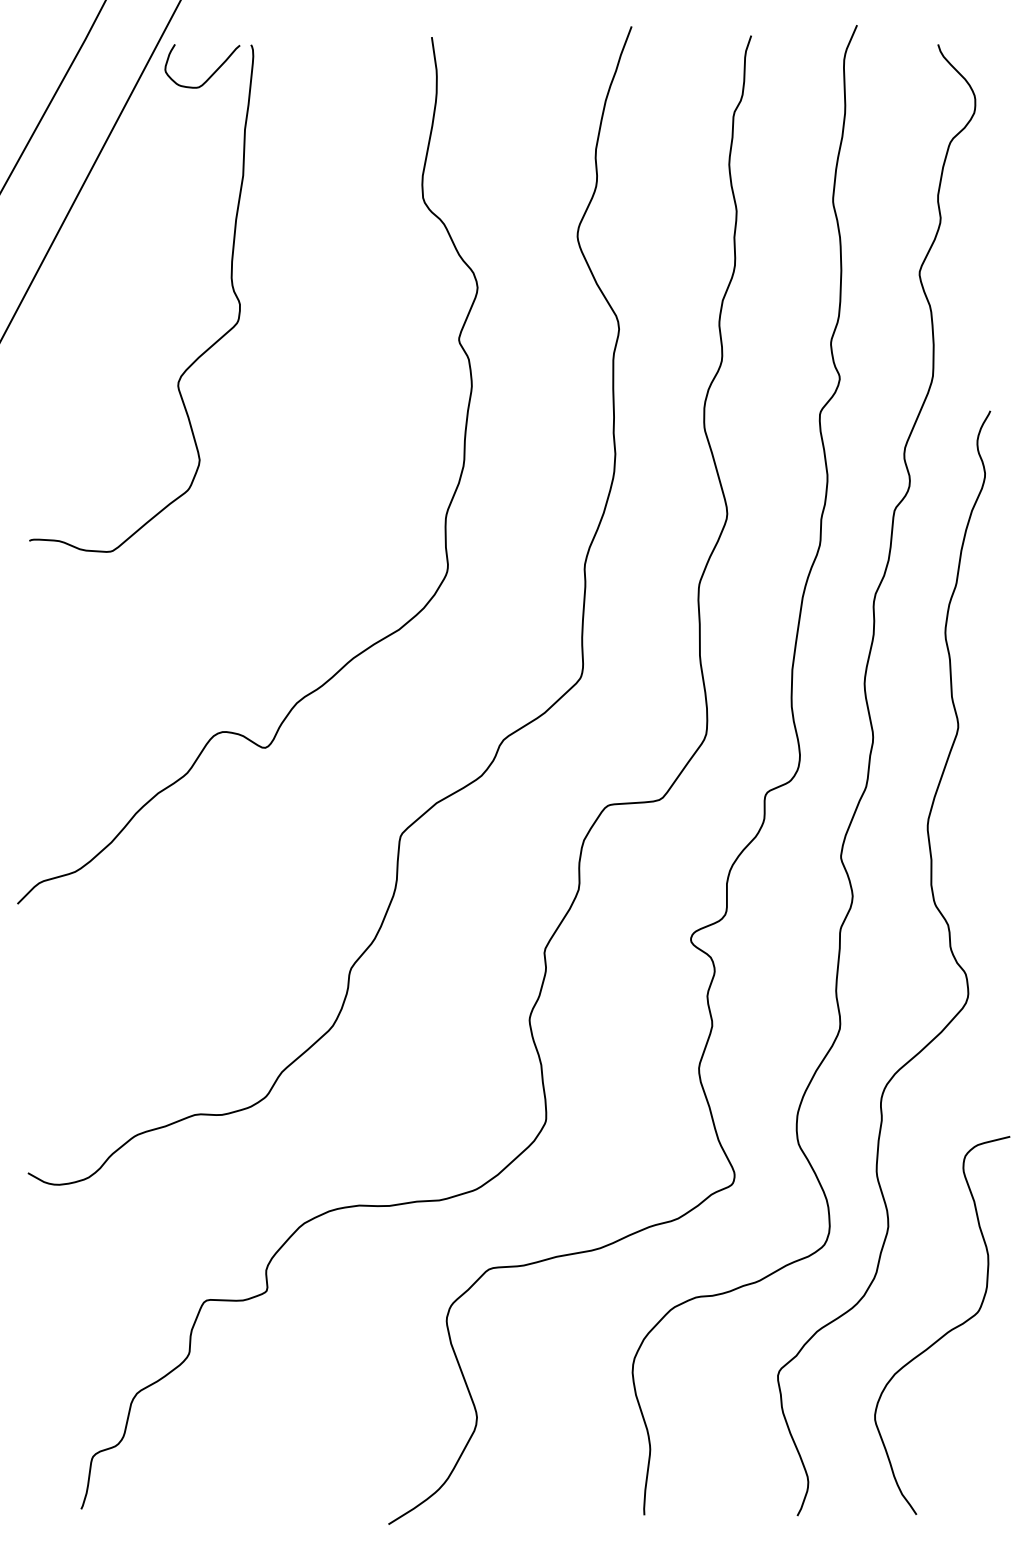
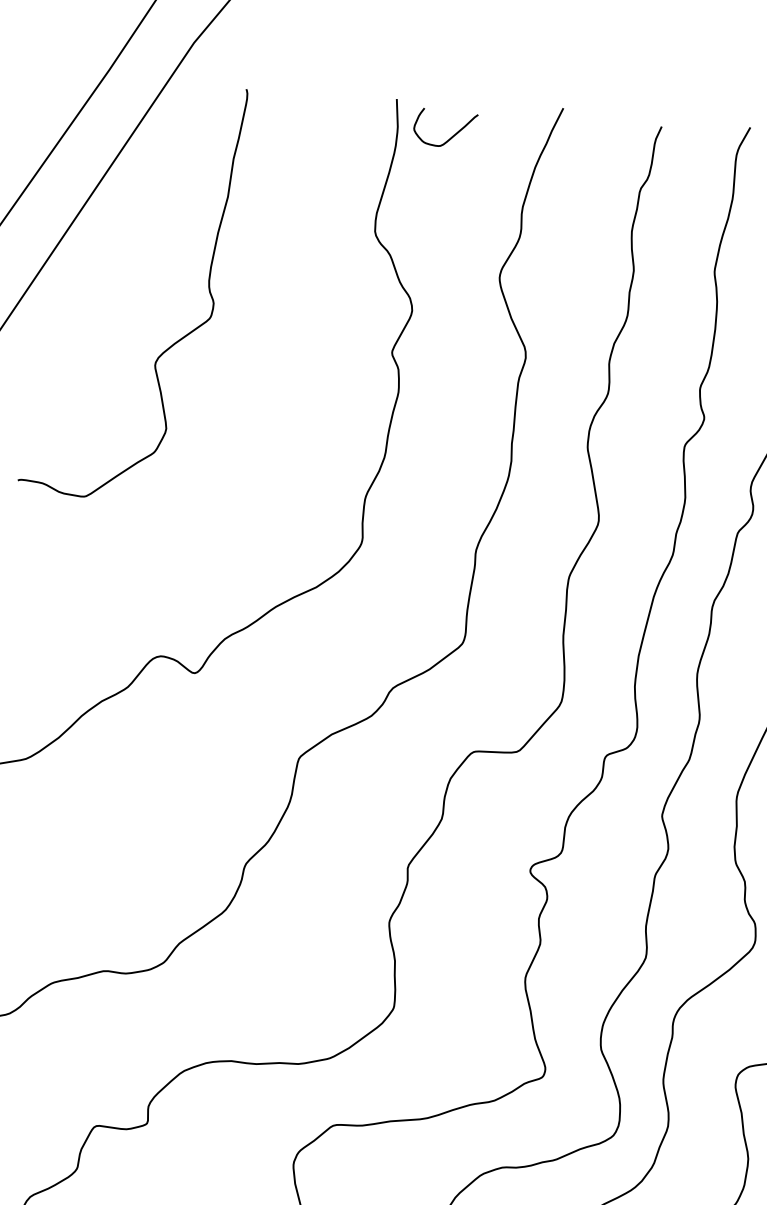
curve: (211, 74) -> (452, 136), moved

